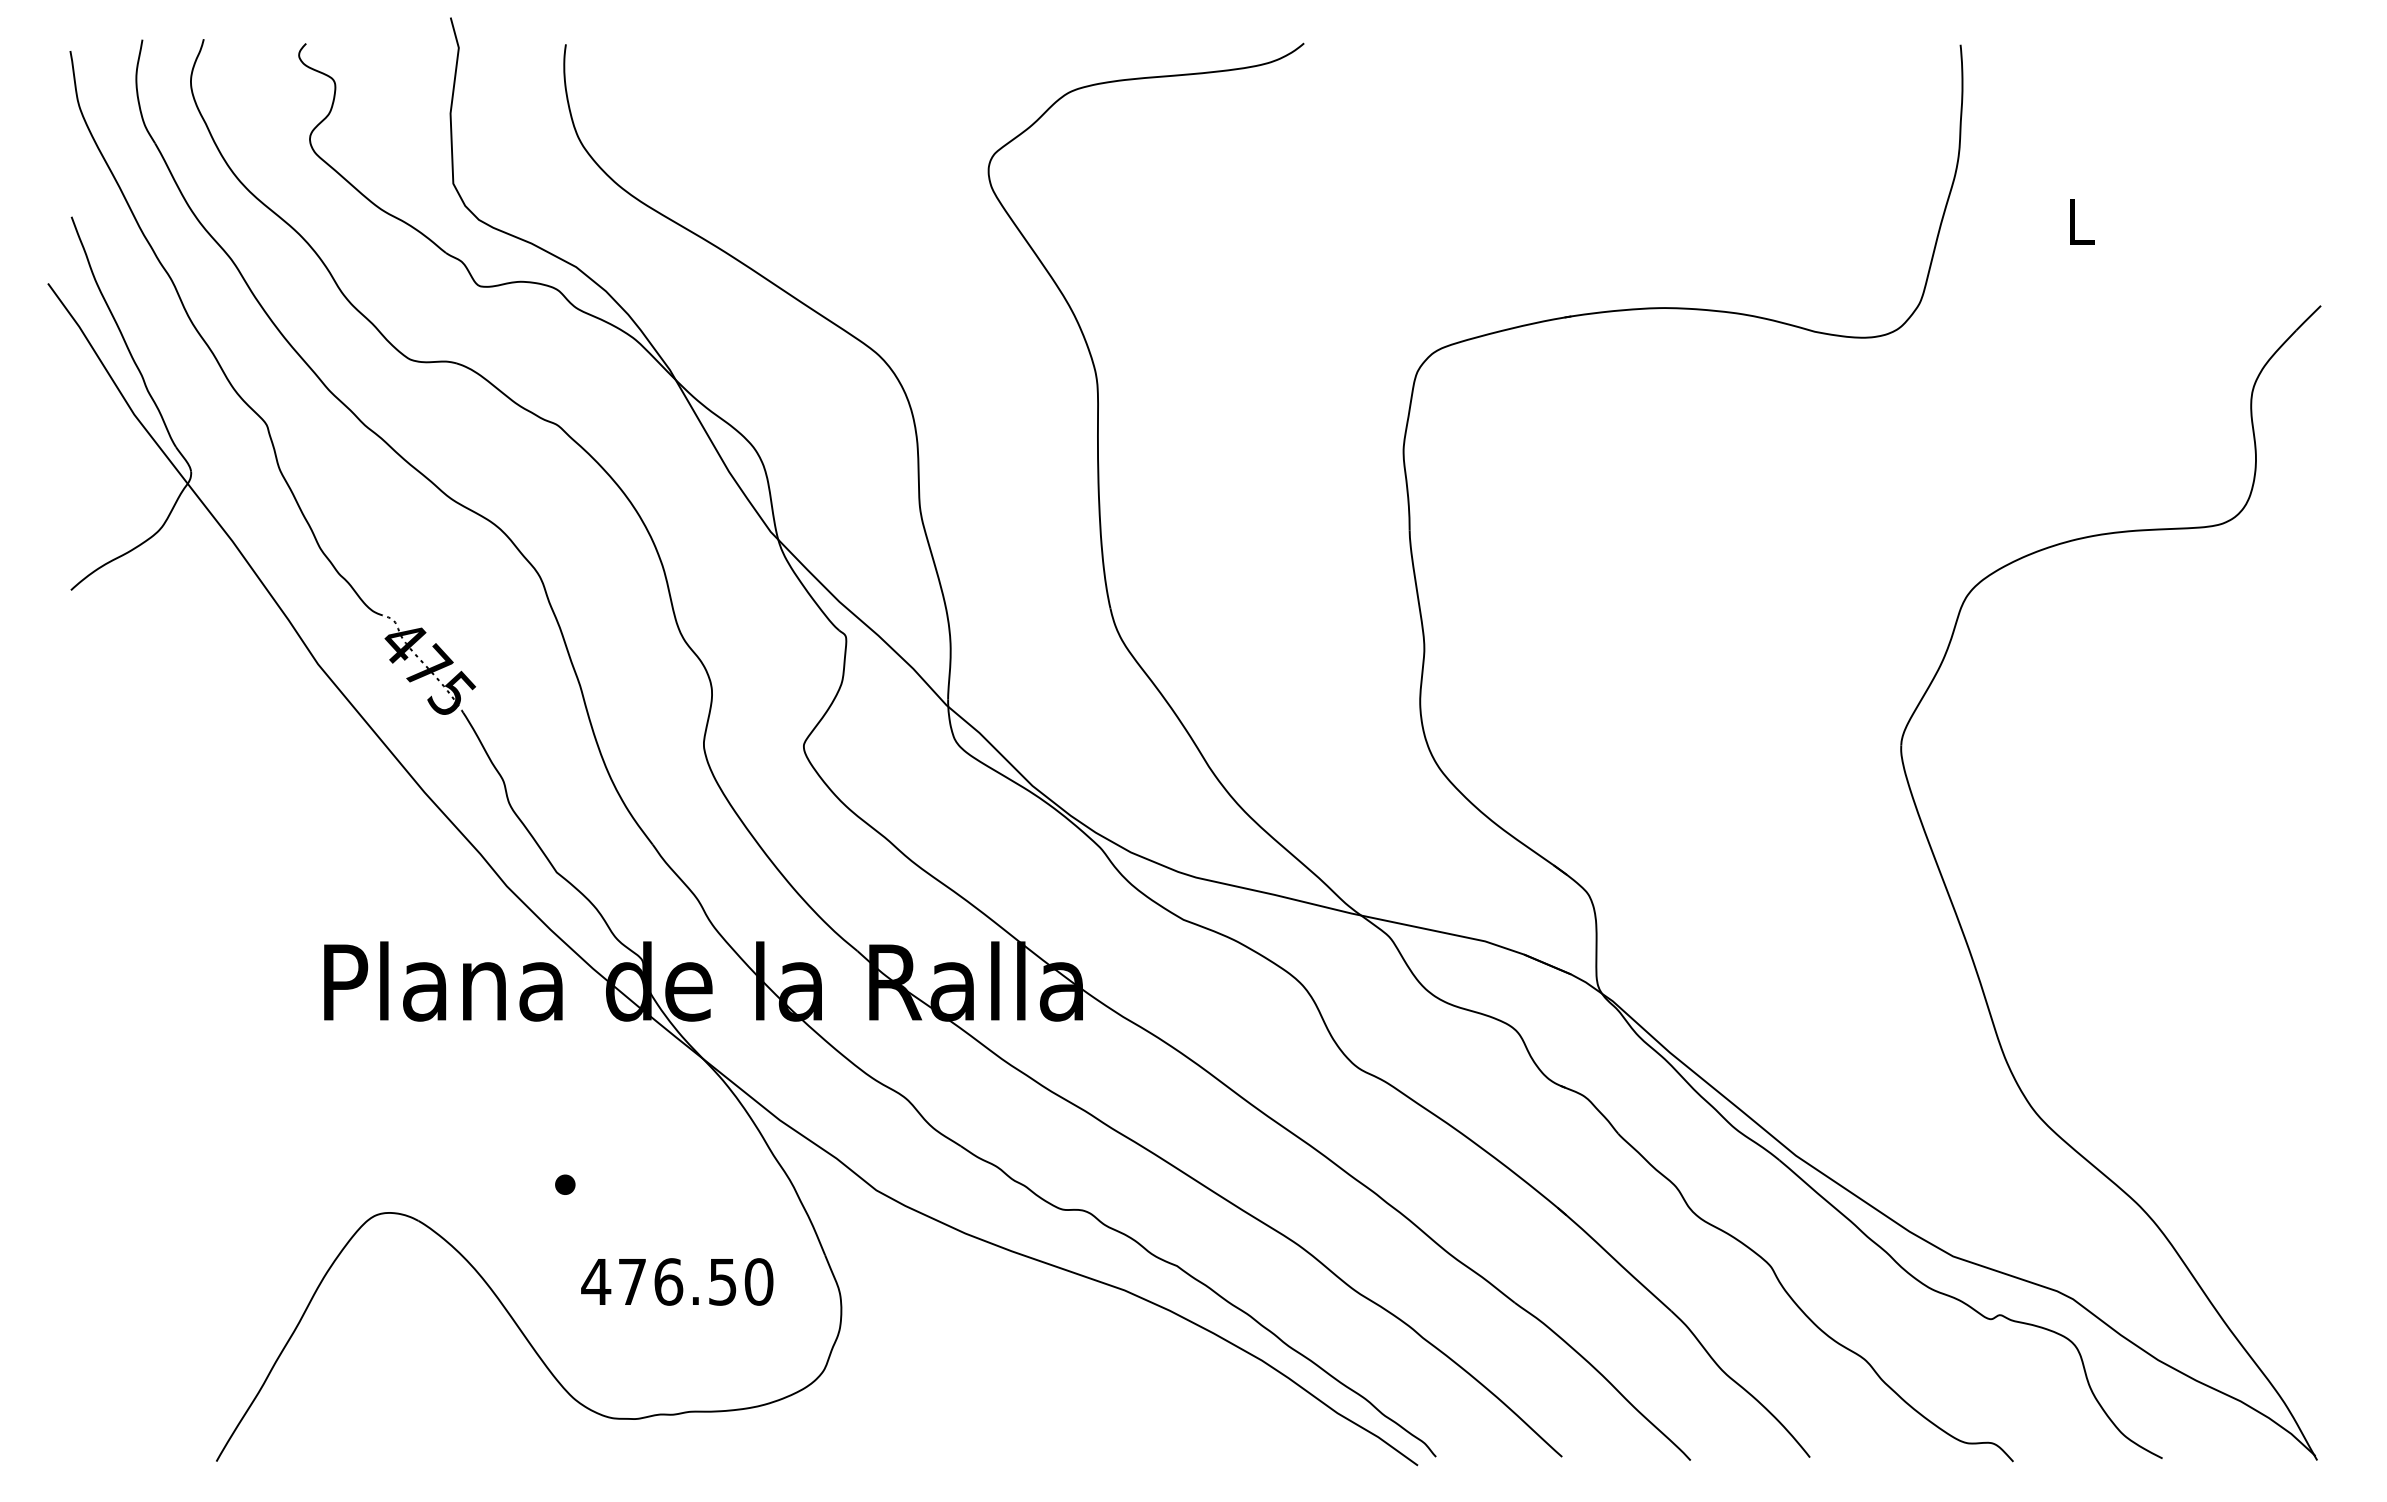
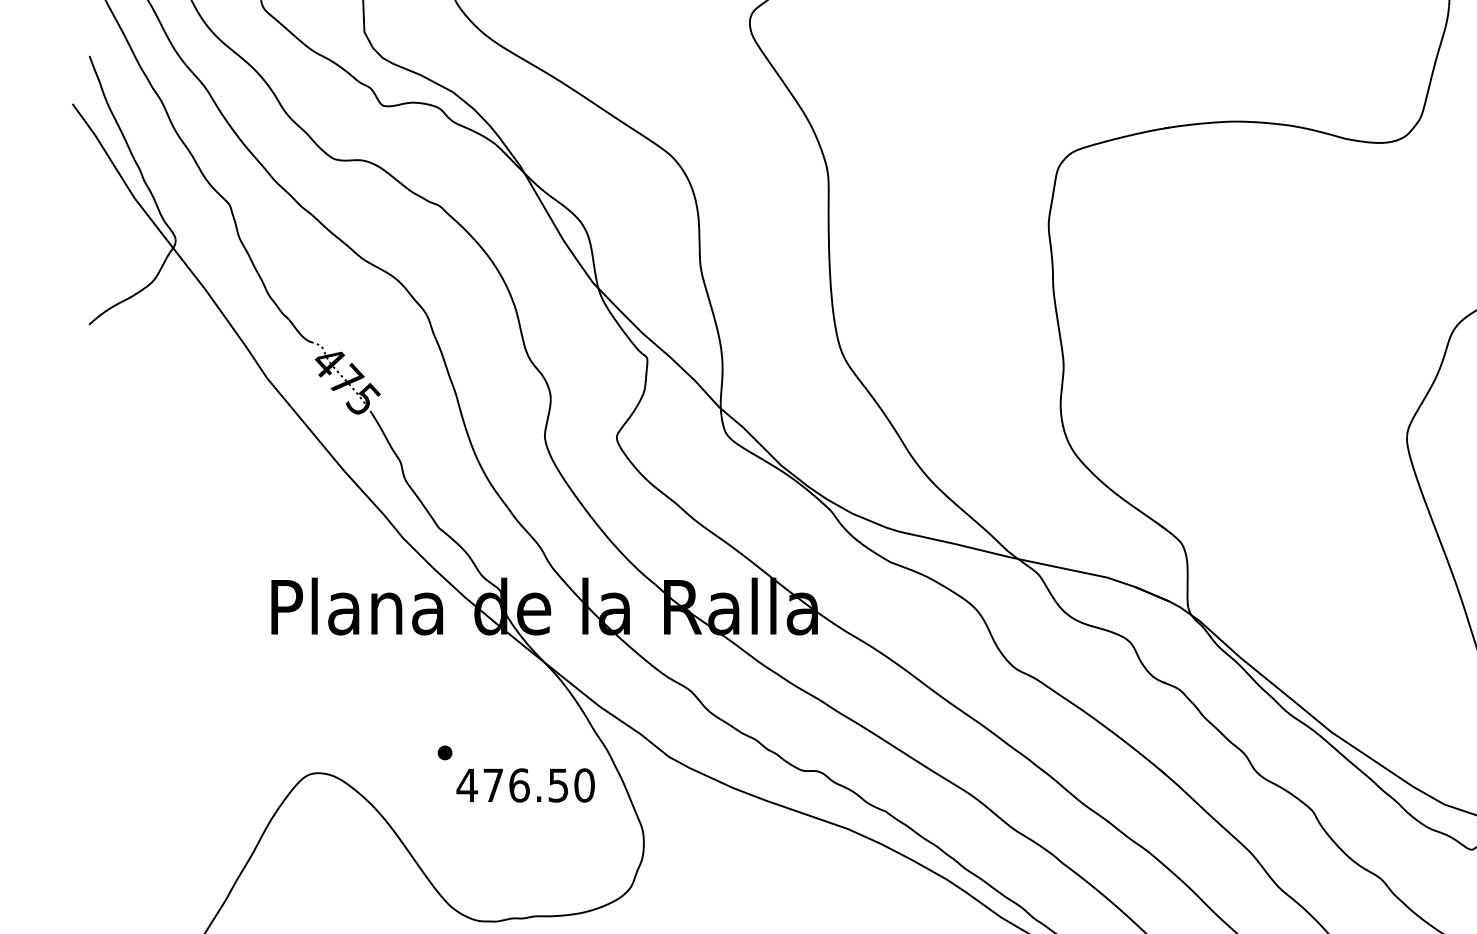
text: (677, 1281) -> (525, 785), moved

